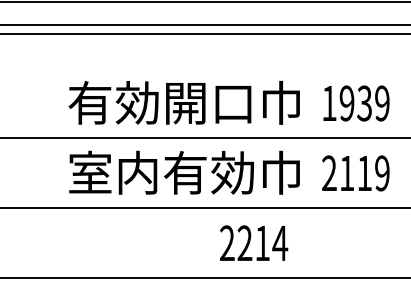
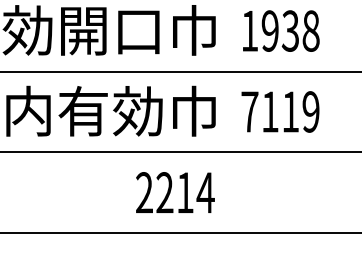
text: (382, 103) -> (311, 31), 1939 -> 1938
text: (329, 172) -> (249, 110), 2119 -> 7119
text: (254, 242) -> (175, 191), moved

